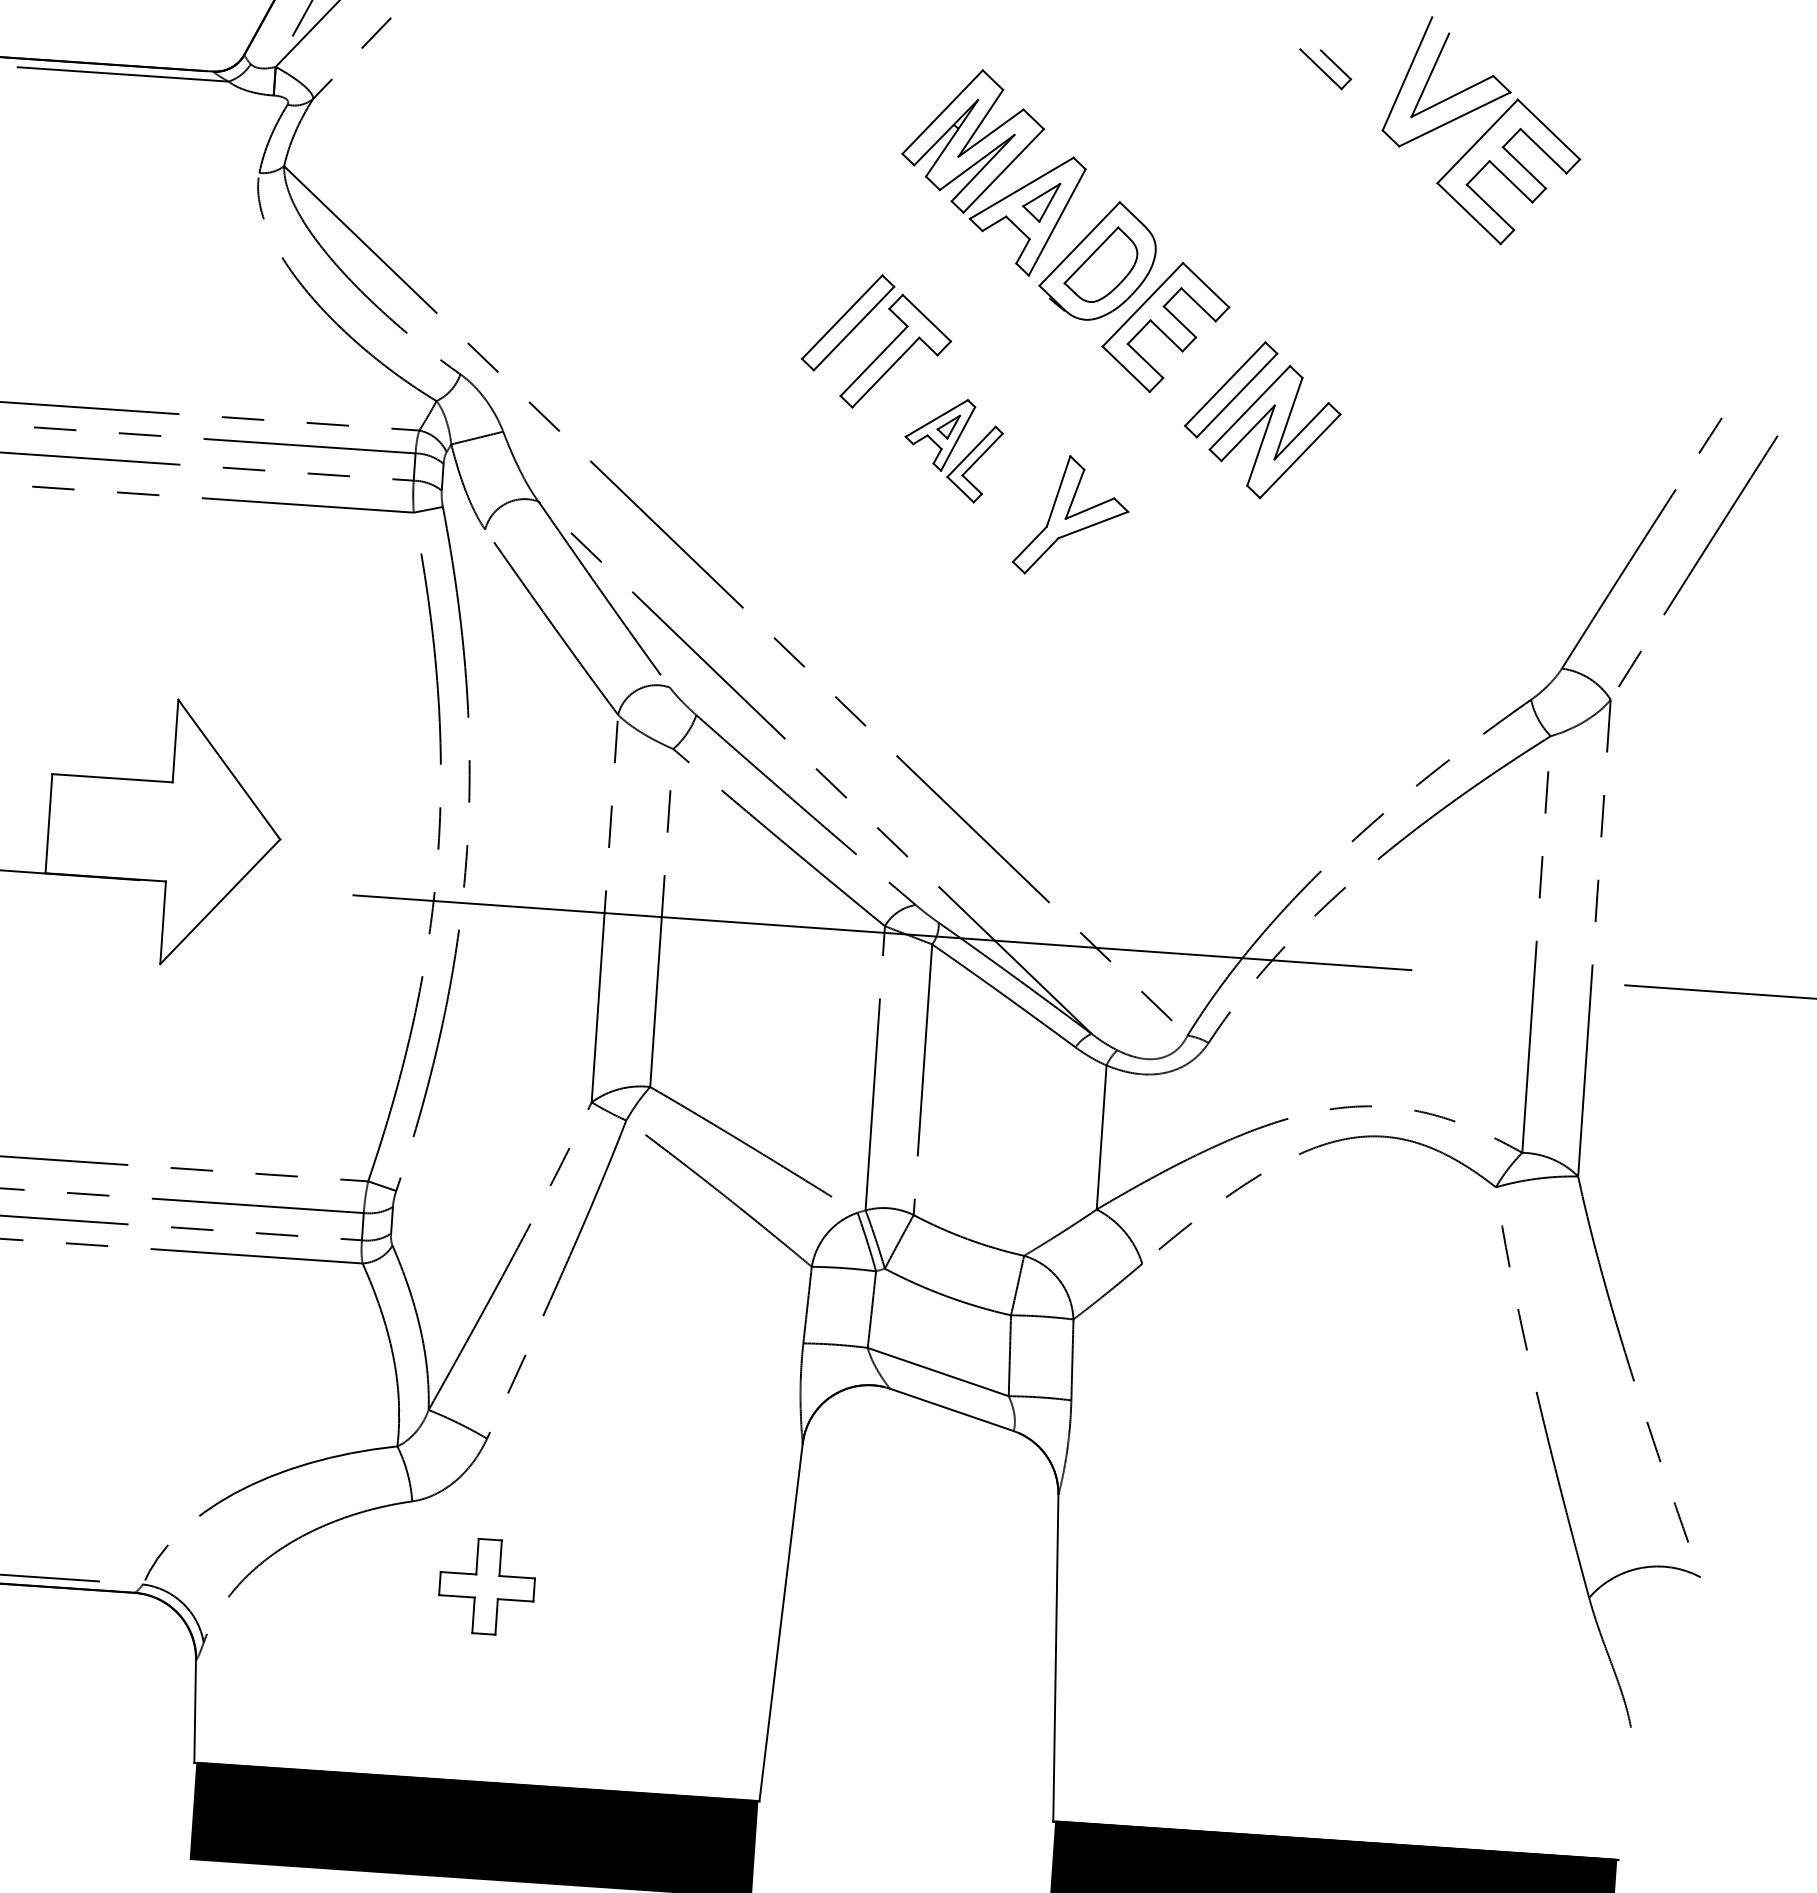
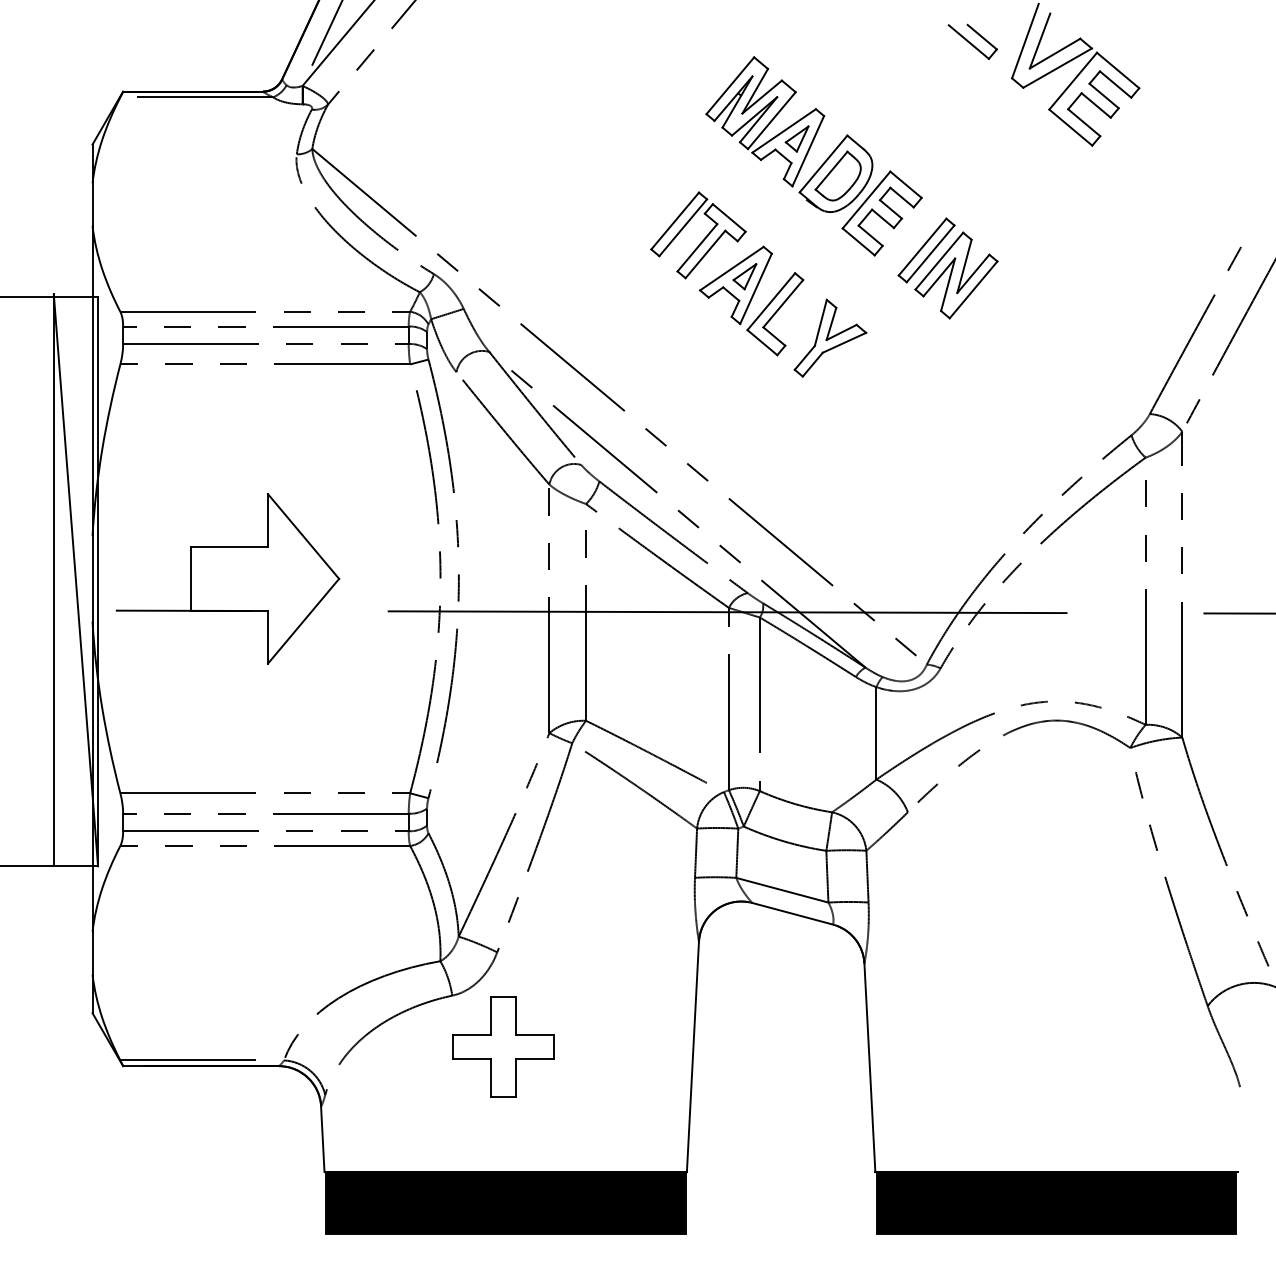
part: (1324, 68) -> (972, 41), size x1.43
part: (952, 449) -> (751, 300), size x1.67
part: (486, 1586) -> (503, 1046), size x1.67

